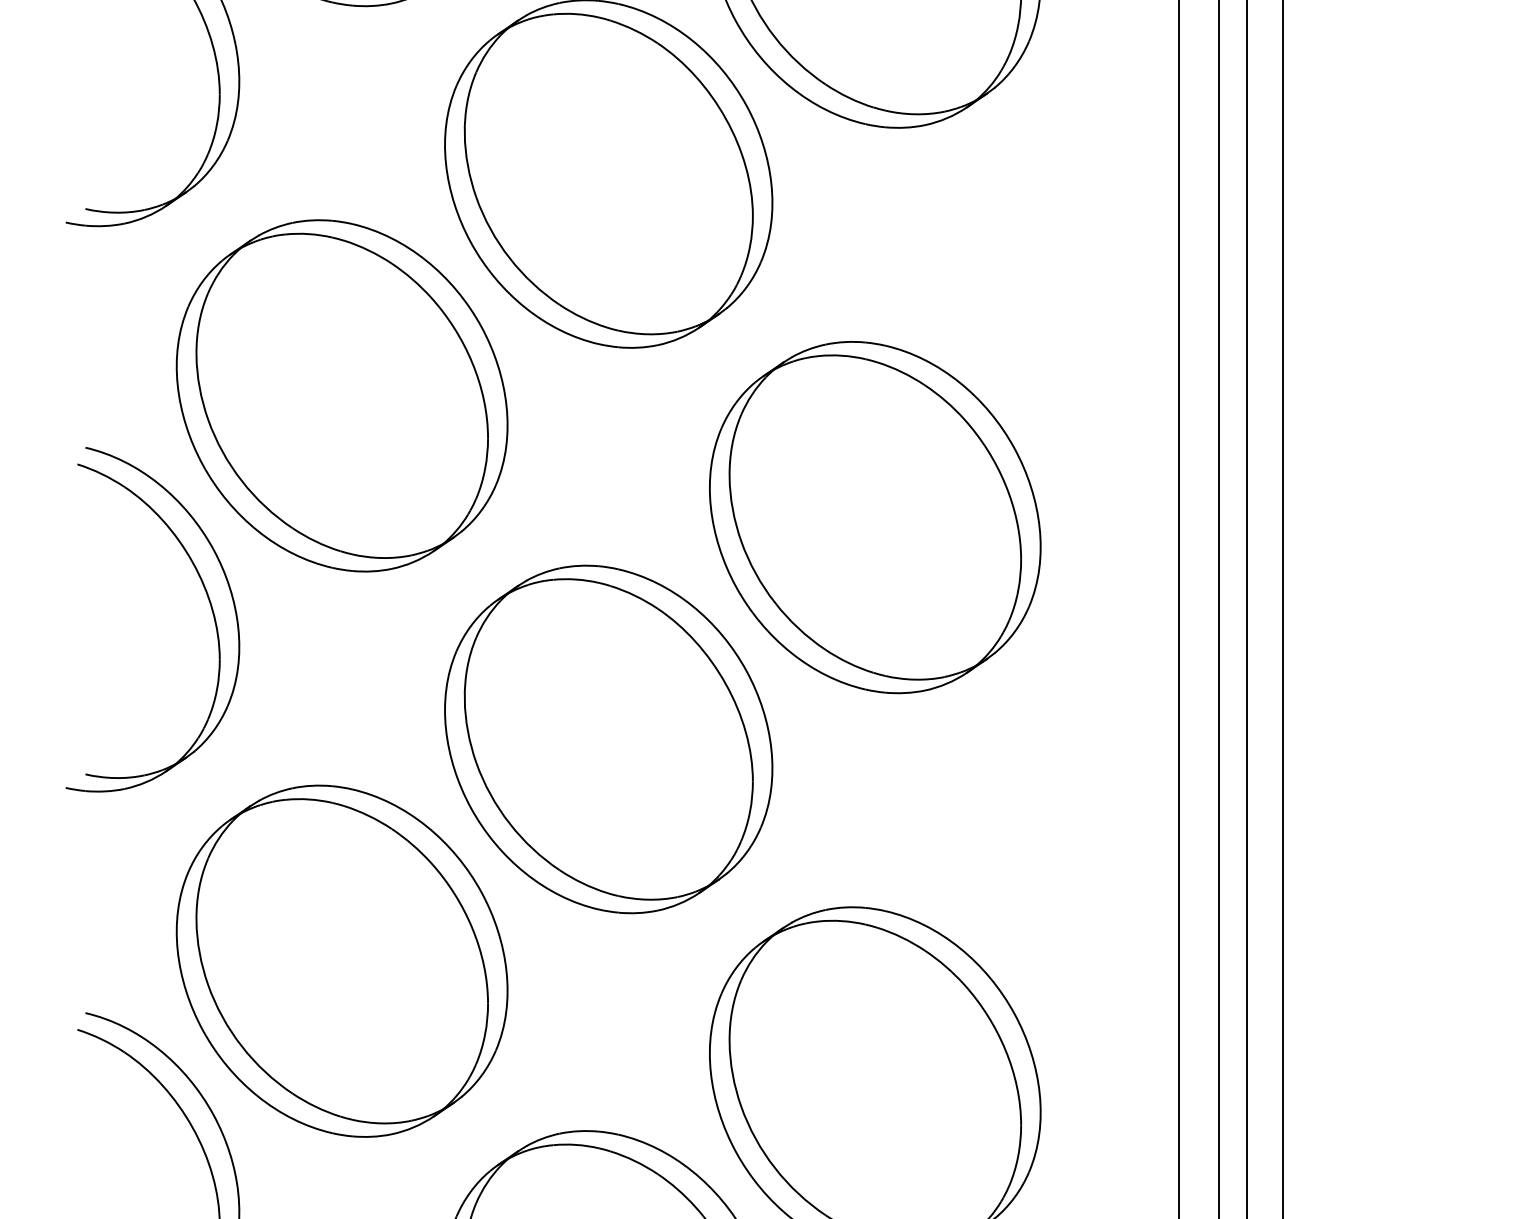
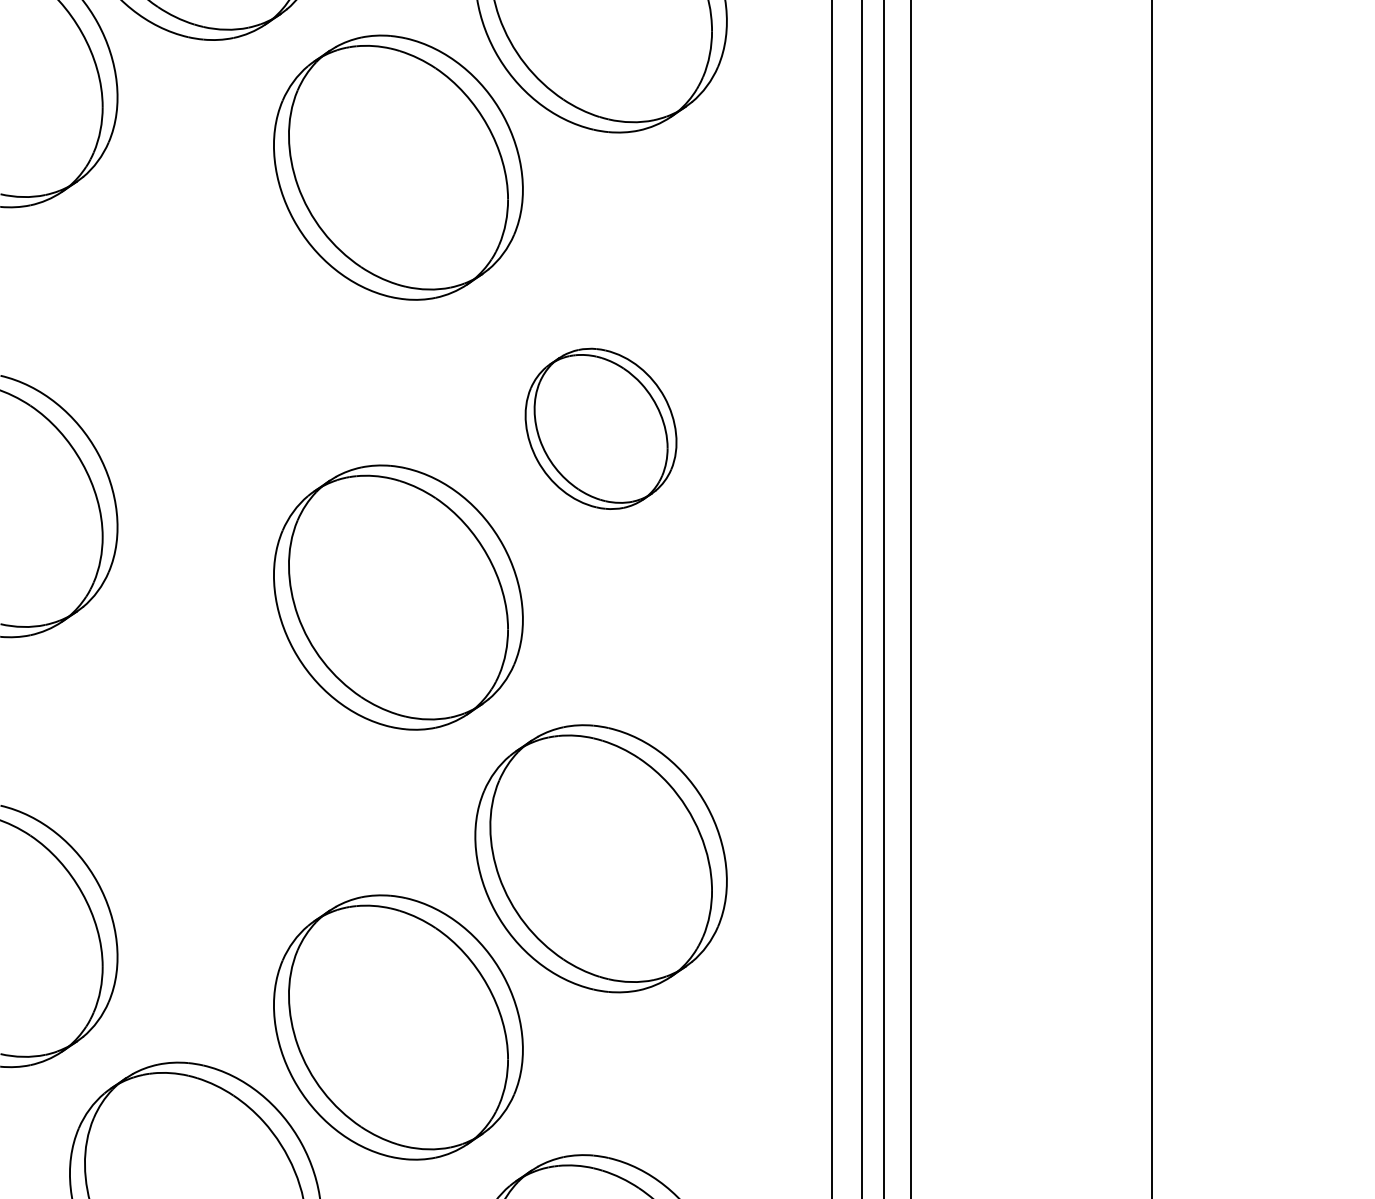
part: (341, 394) -> (195, 335), removed
part: (874, 517) -> (600, 428), size x0.6
part: (341, 960) -> (195, 765), removed

